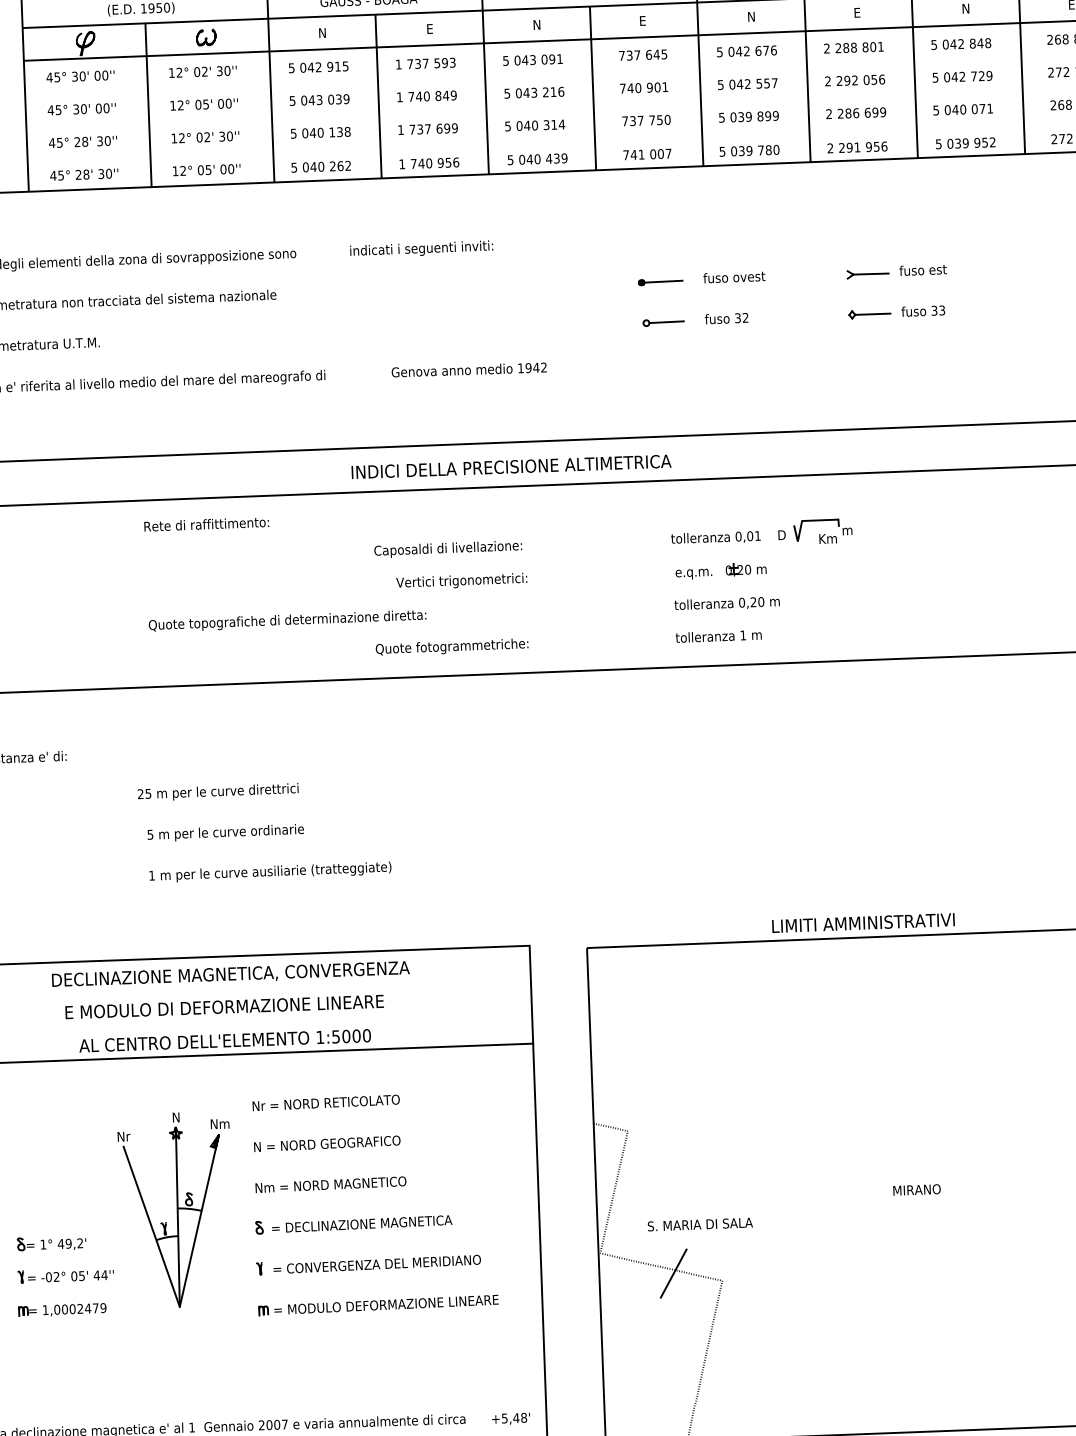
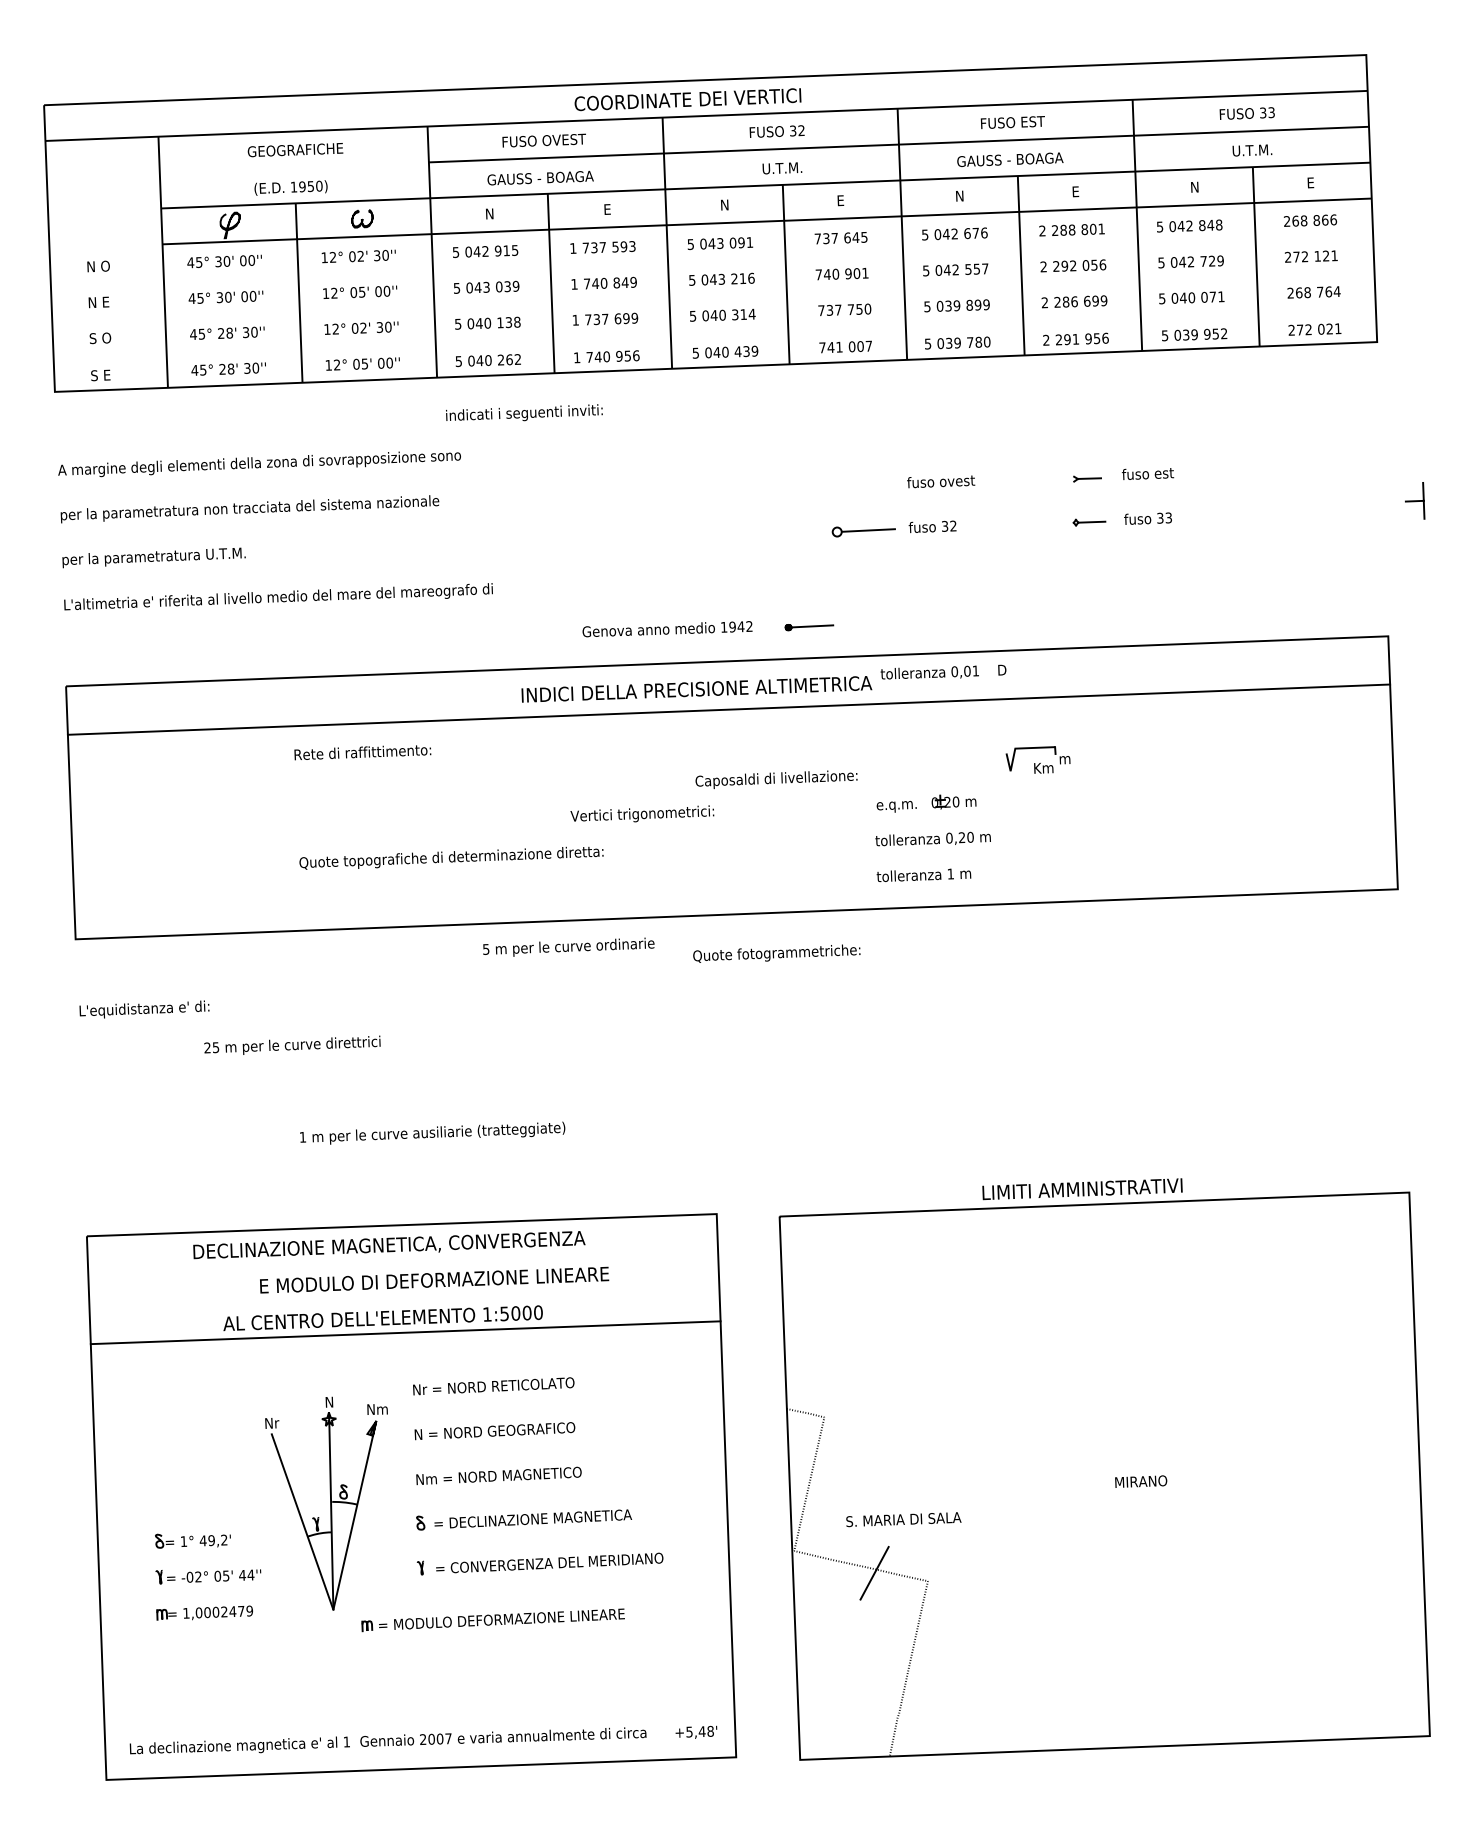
text: (421, 248) -> (524, 412), moved
part: (868, 275) -> (1087, 479), size x0.6
part: (660, 282) -> (809, 627), moved
part: (869, 314) -> (1089, 522), size x0.7
part: (663, 322) -> (863, 531), size x1.4
text: (469, 370) -> (667, 629), moved
text: (728, 536) -> (943, 671), moved
text: (448, 549) -> (776, 779), moved
text: (451, 646) -> (776, 953), moved
text: (218, 791) -> (292, 1044), moved
text: (225, 832) -> (568, 946), moved
text: (224, 1006) -> (434, 1279), moved
part: (377, 1305) -> (492, 1620), moved

